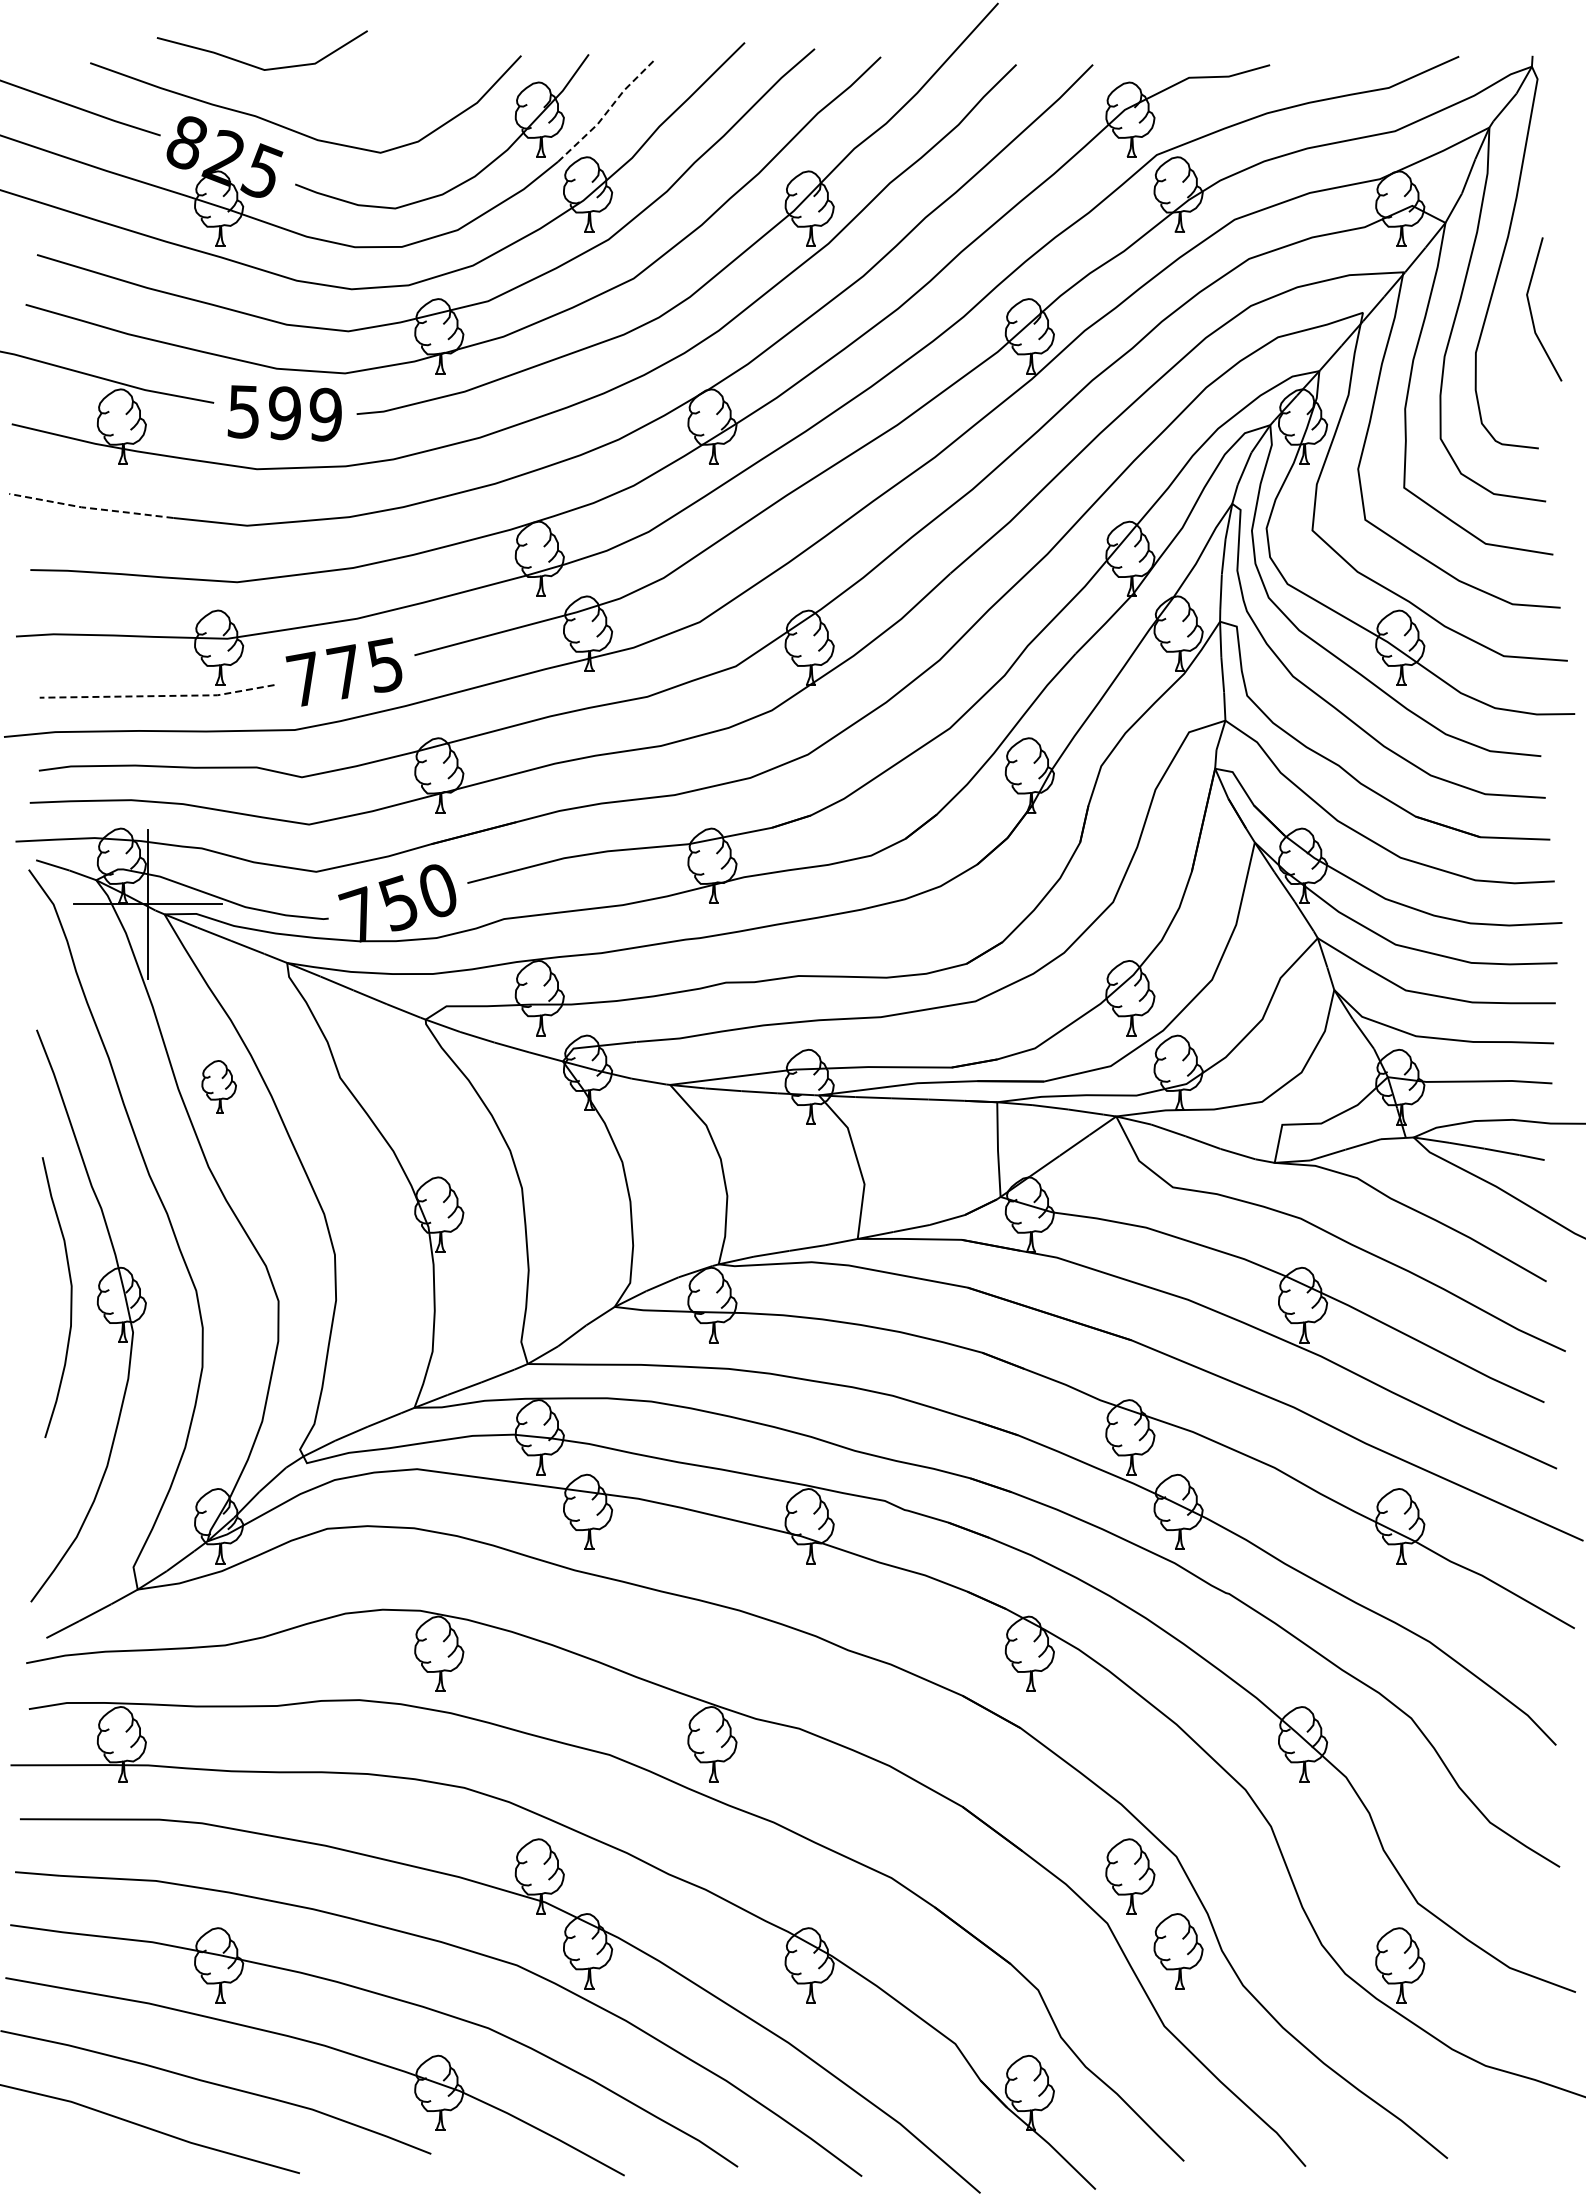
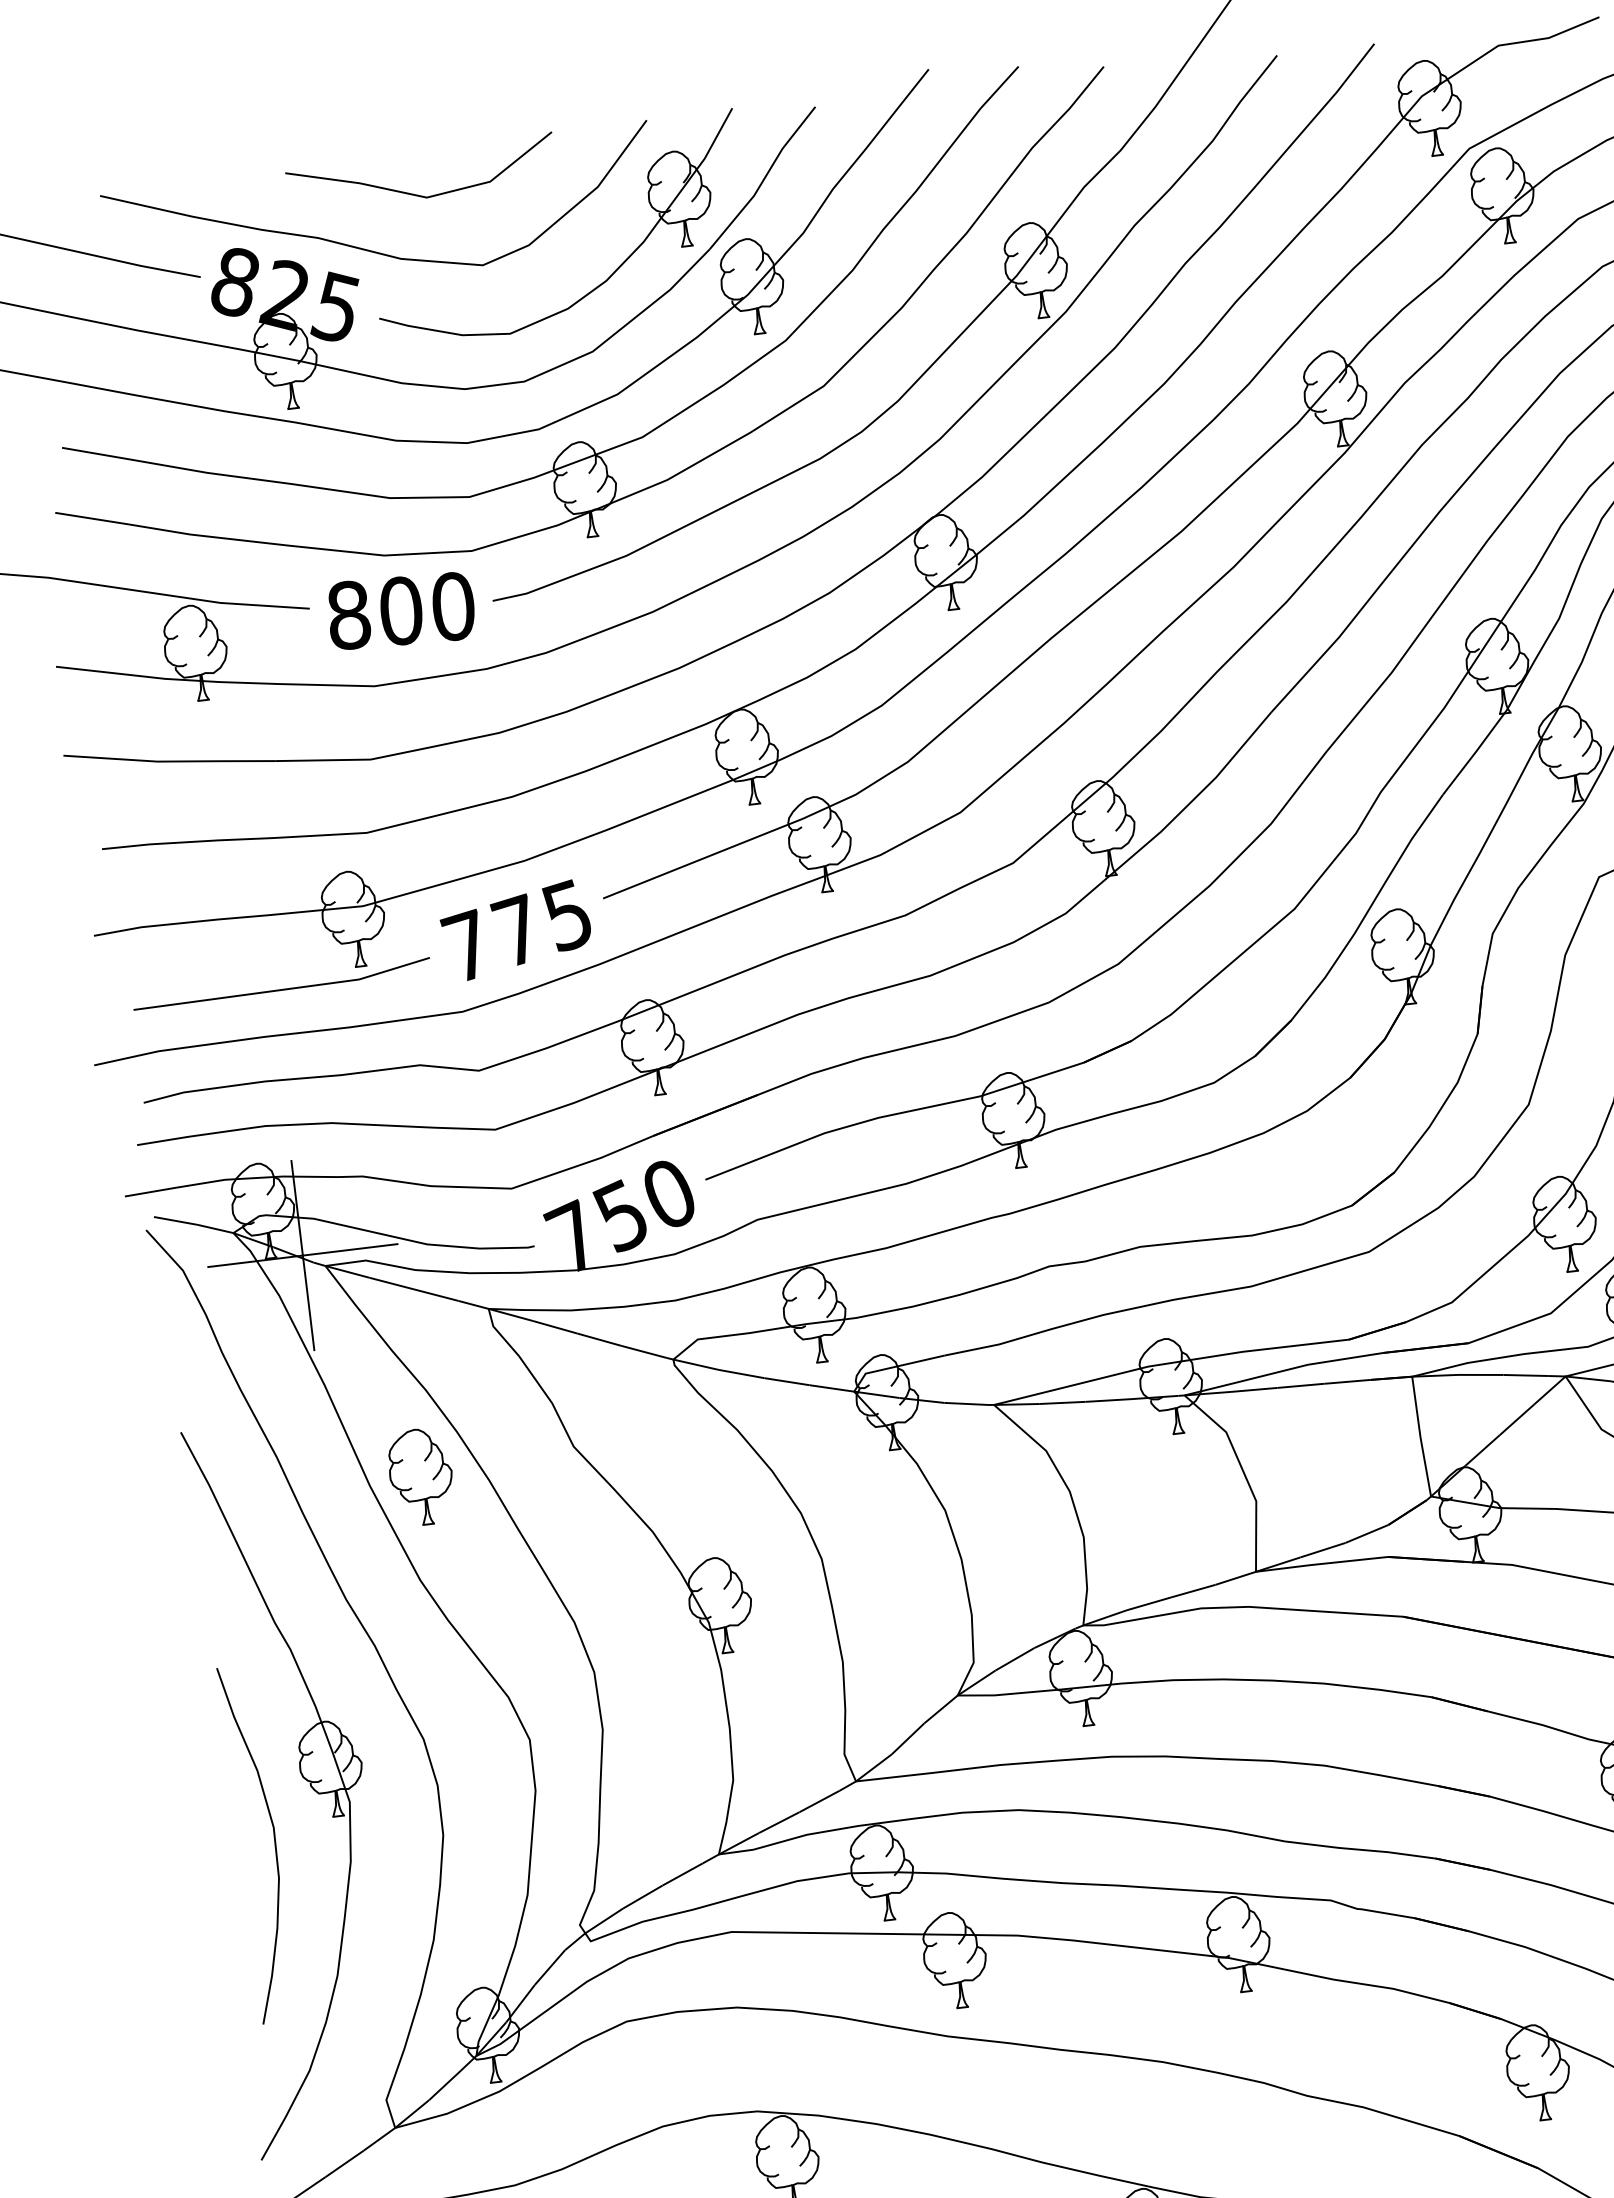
line: (257, 66) -> (417, 194), moved
line: (606, 112) -> (763, 179), dashed -> solid
text: (284, 412) -> (400, 609), 599 -> 800
line: (91, 508) -> (170, 761), dashed -> solid
line: (157, 696) -> (283, 990), dashed -> solid
part: (219, 1086) -> (421, 1476), size x1.43
curve: (70, 1297) -> (273, 1842), moved

